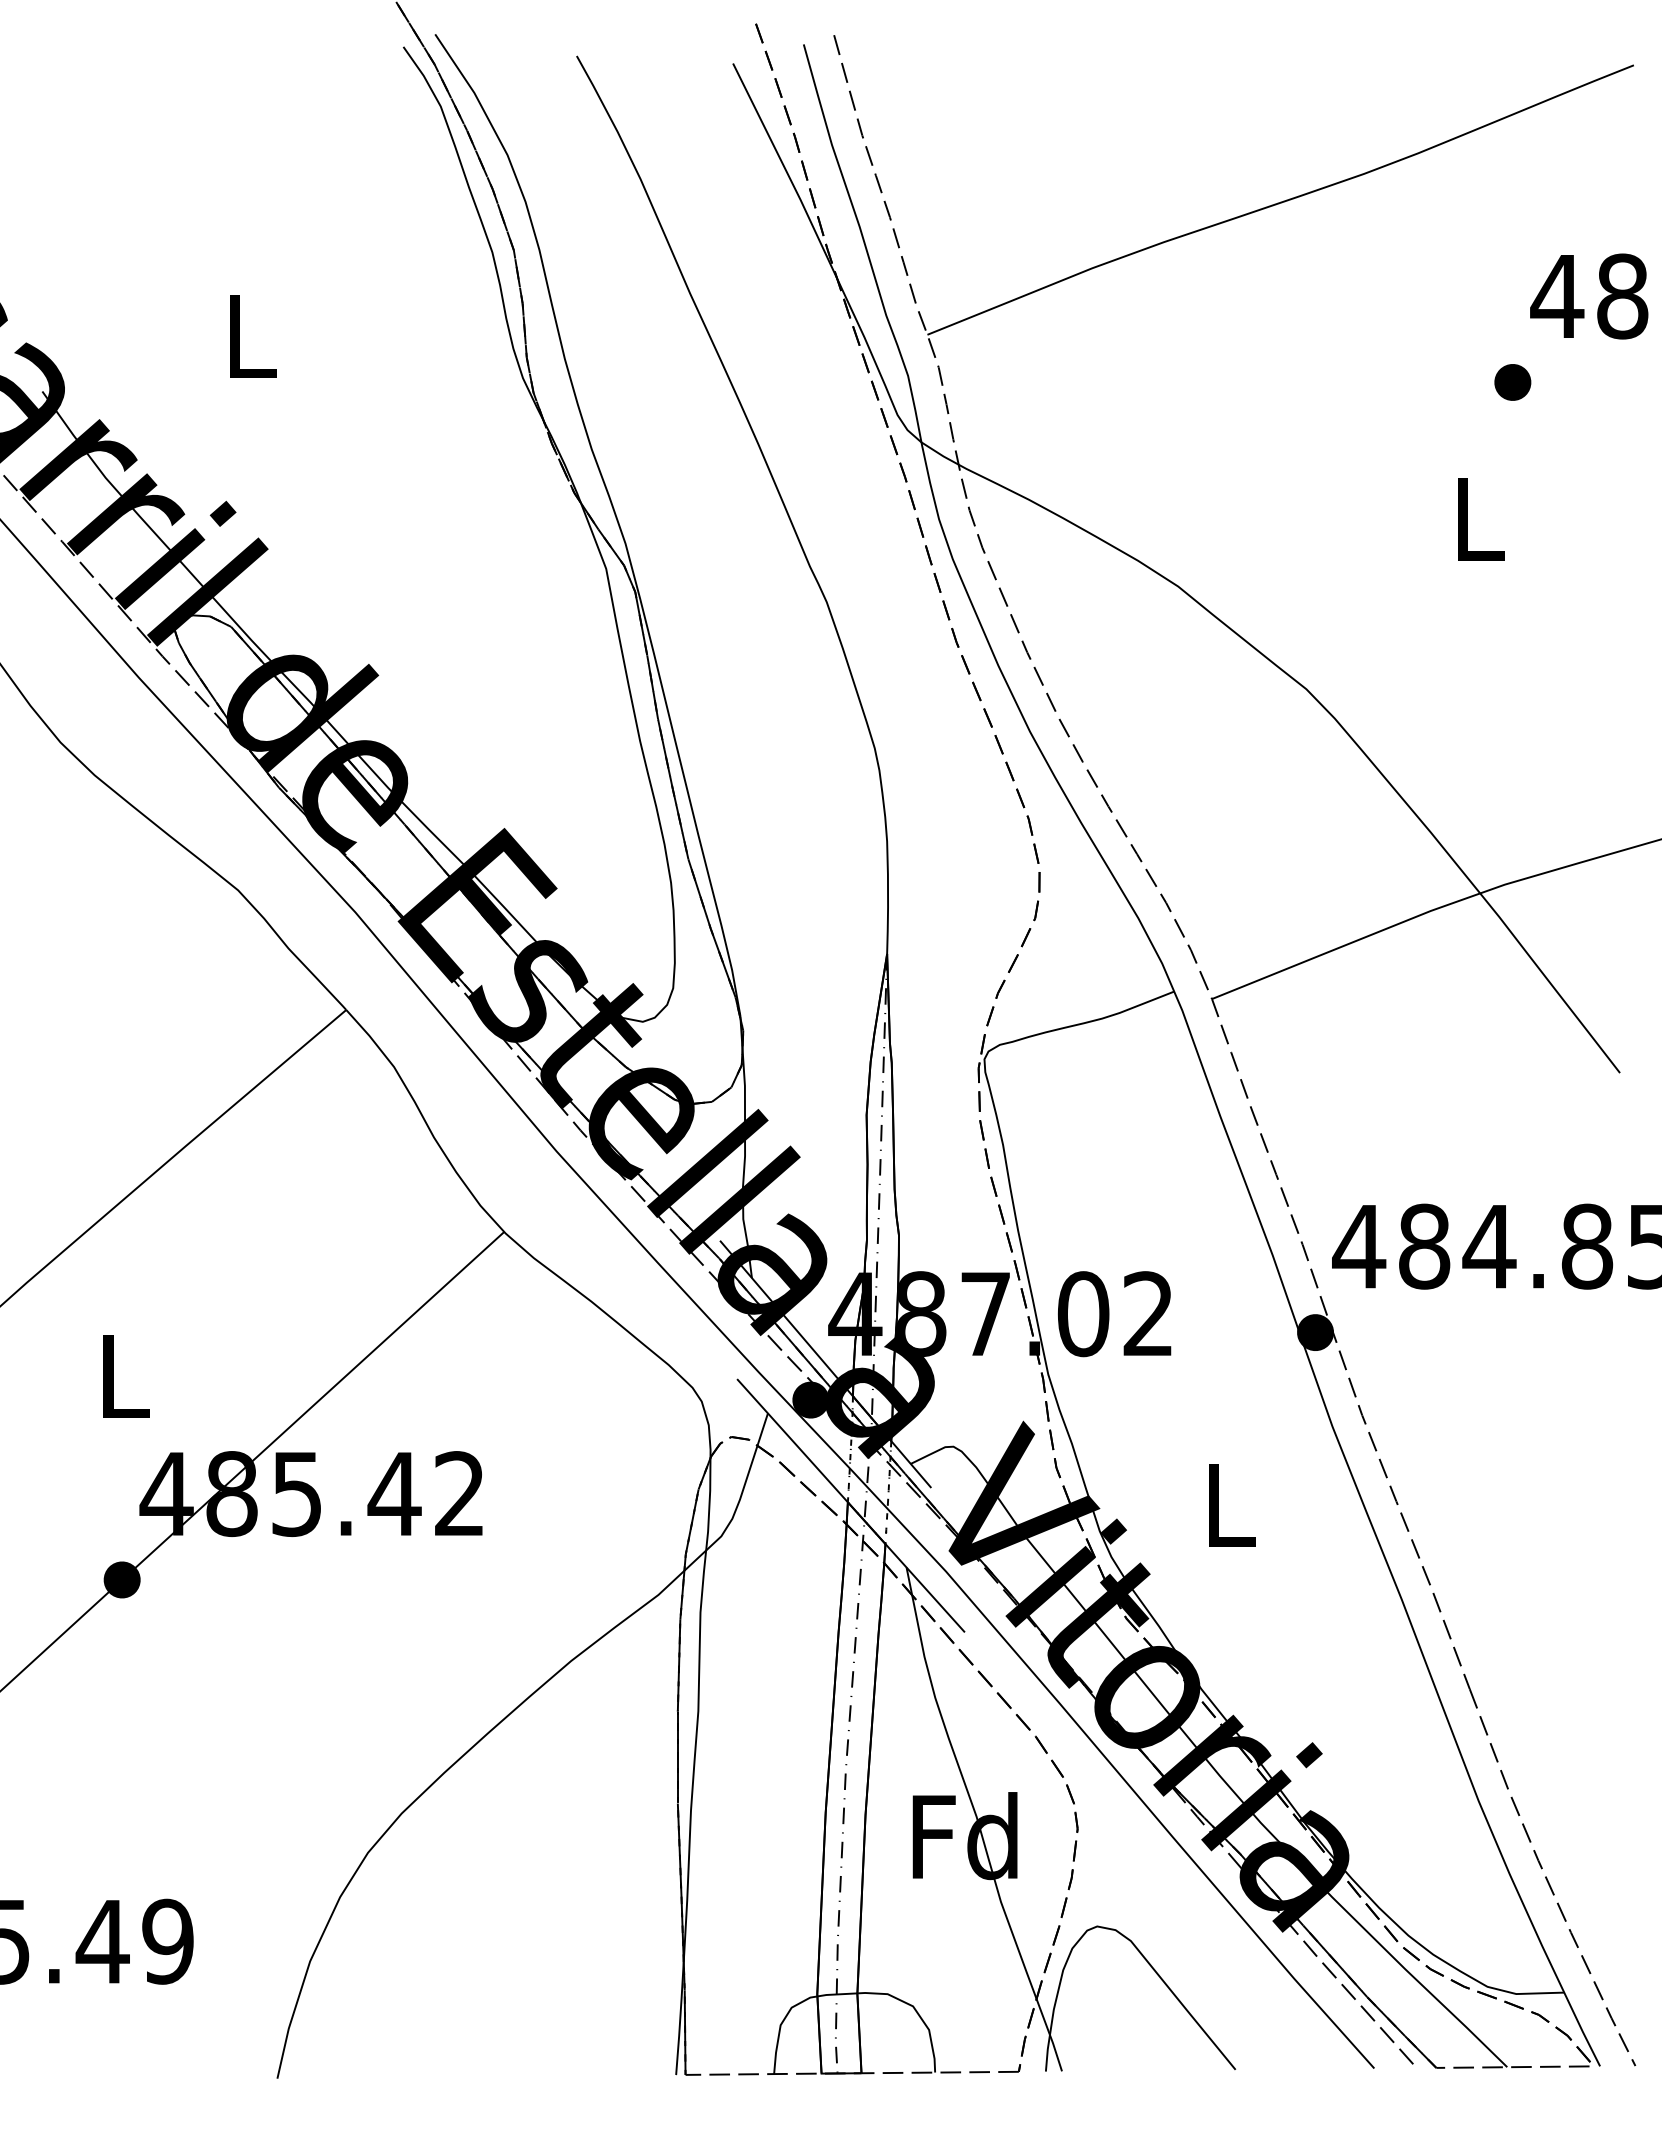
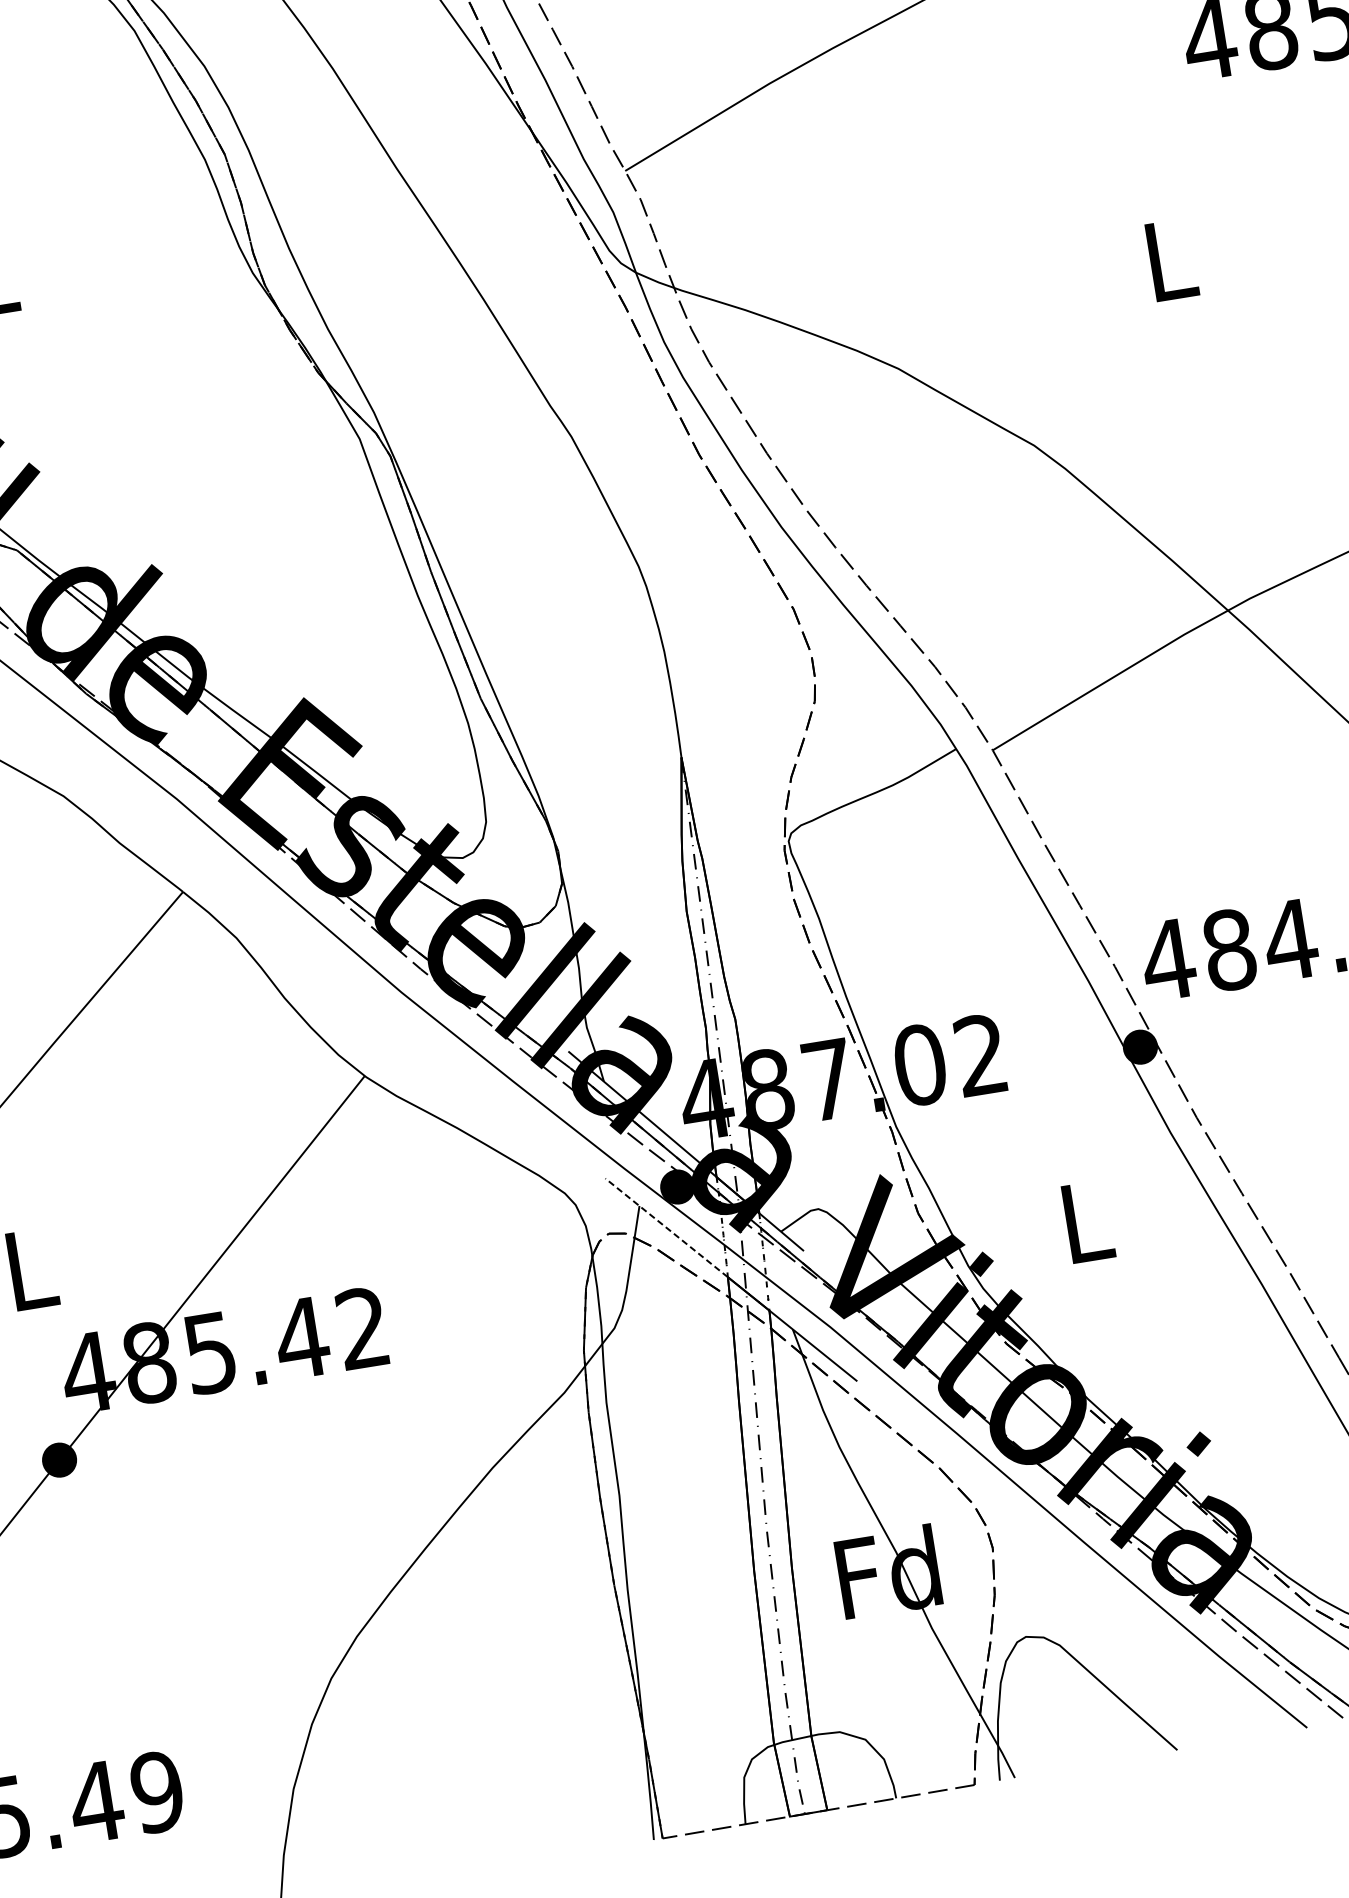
part: (1512, 382) -> (1180, 126), removed
line: (792, 1440) -> (666, 1227), solid -> dashed

